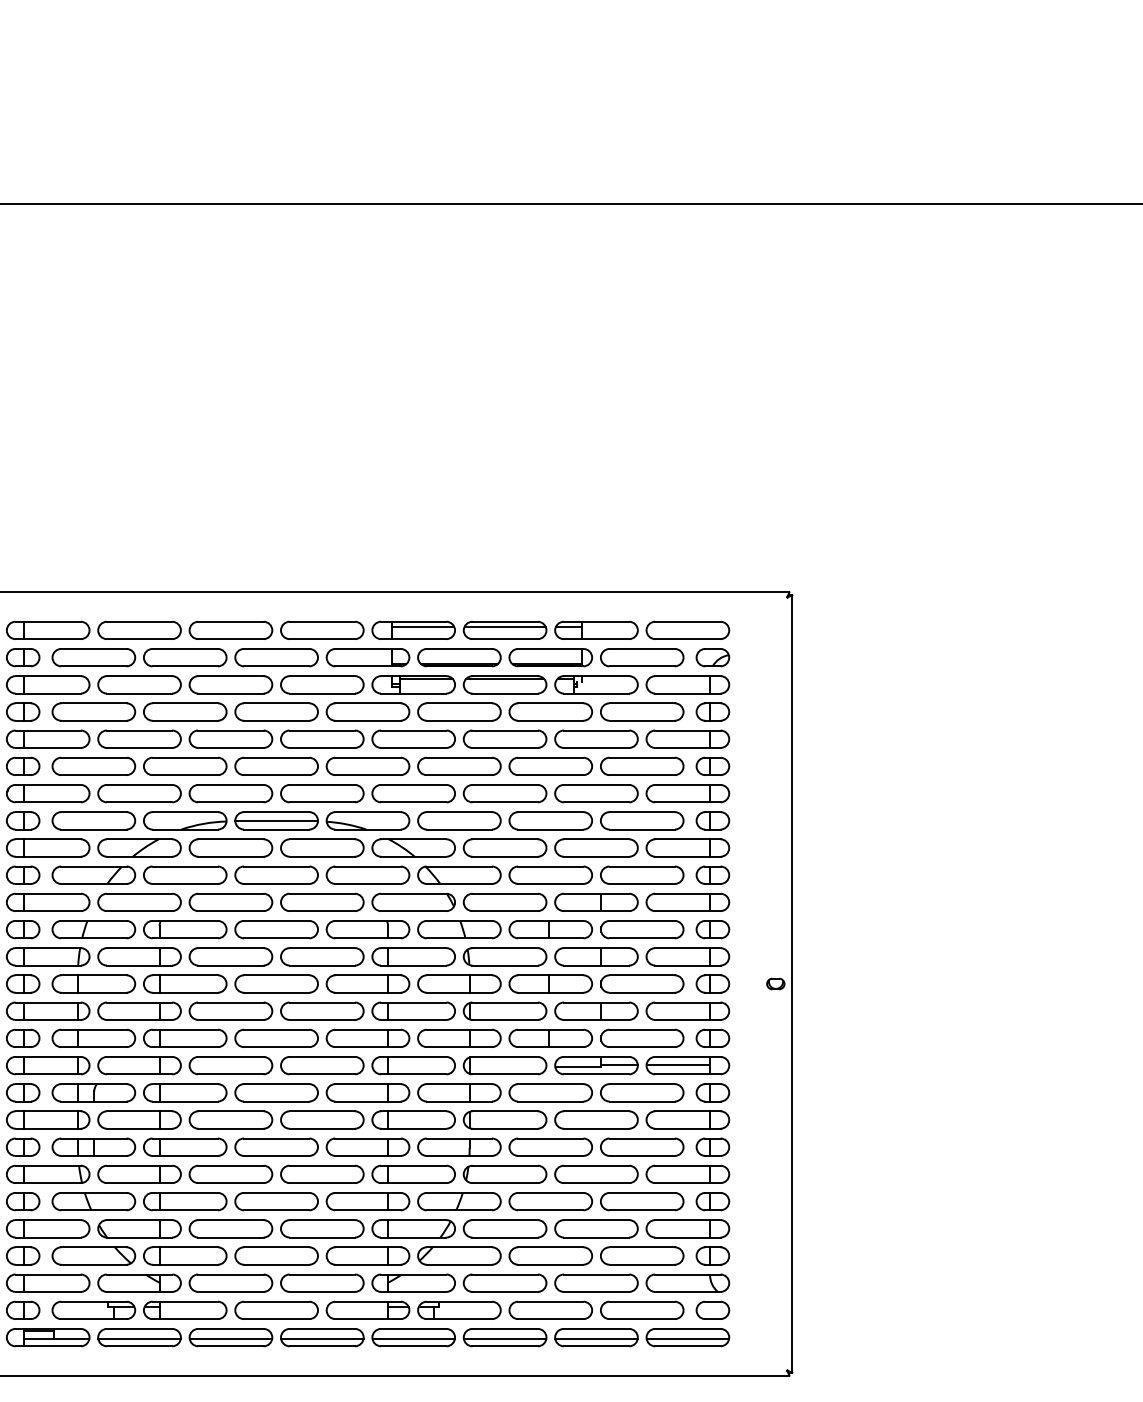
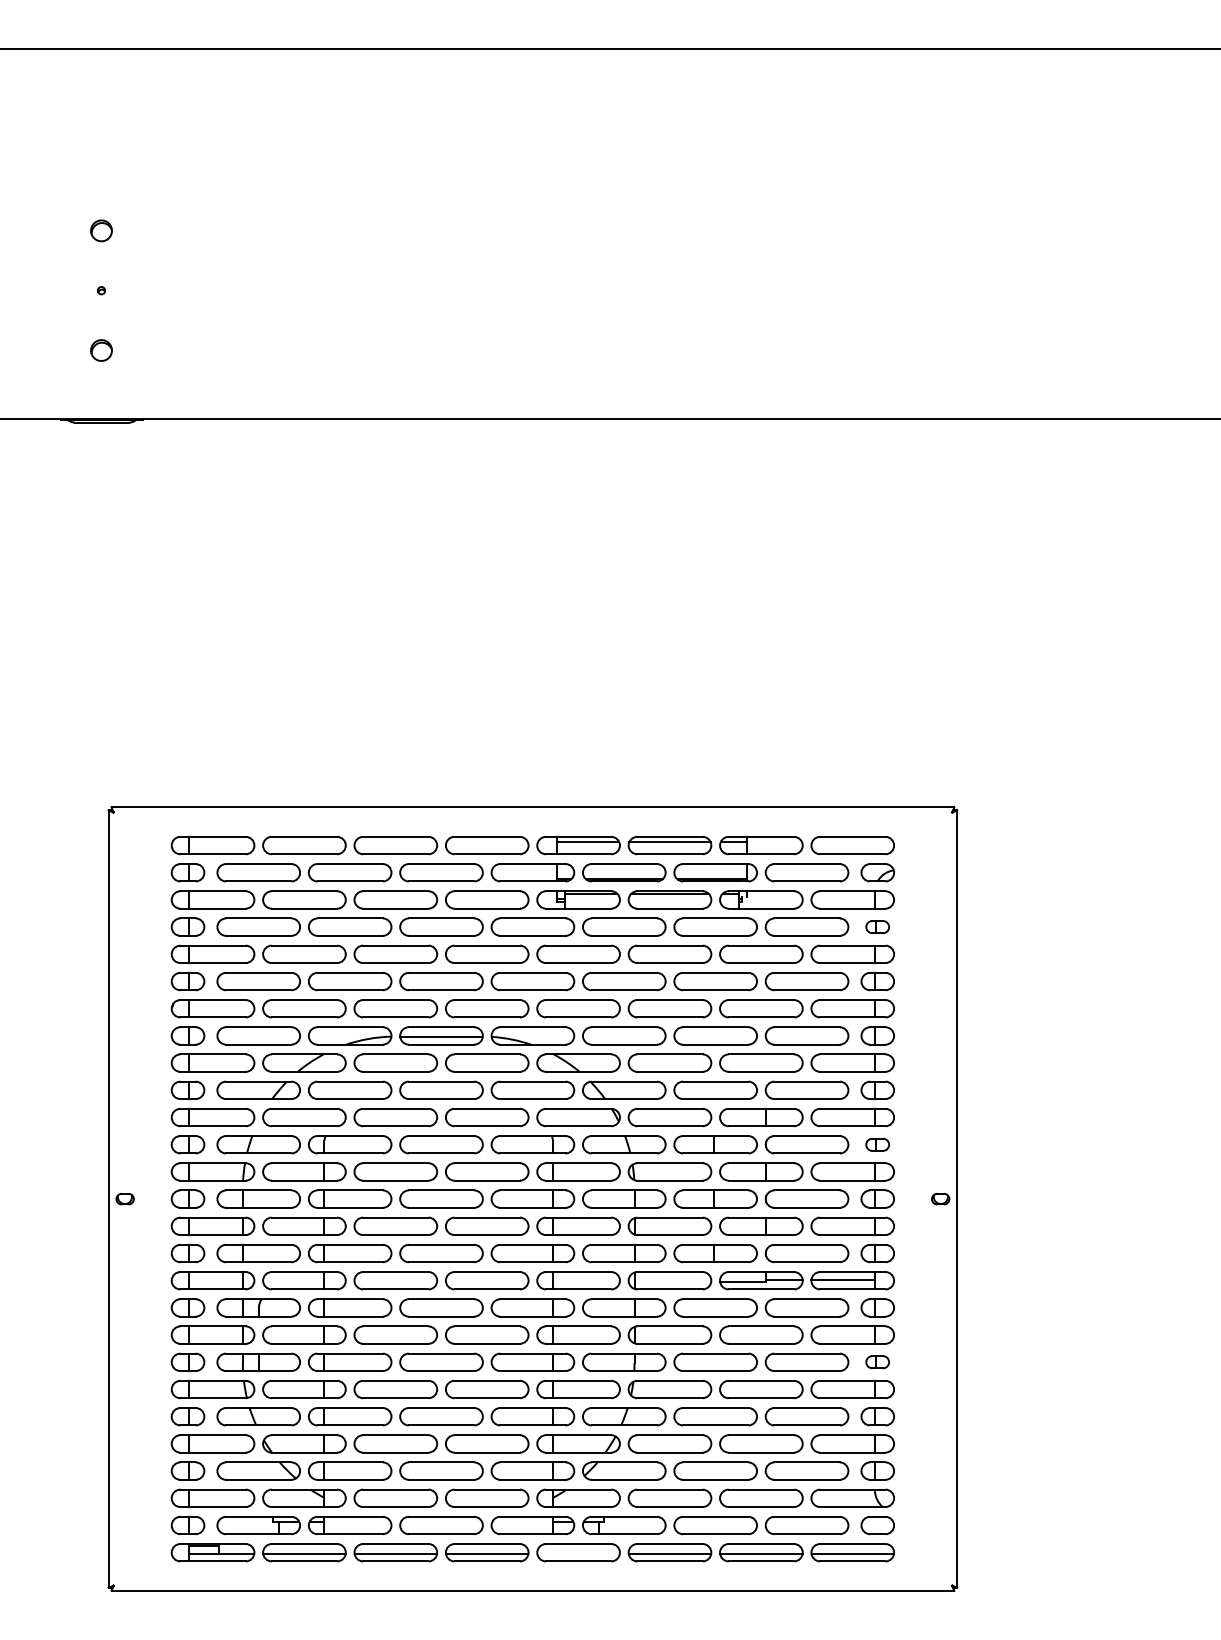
part: (712, 711) -> (877, 926), size x0.7
part: (712, 929) -> (877, 1144), size x0.7
part: (712, 1146) -> (877, 1361), size x0.7
line: (413, 1339) -> (578, 1554), removed

